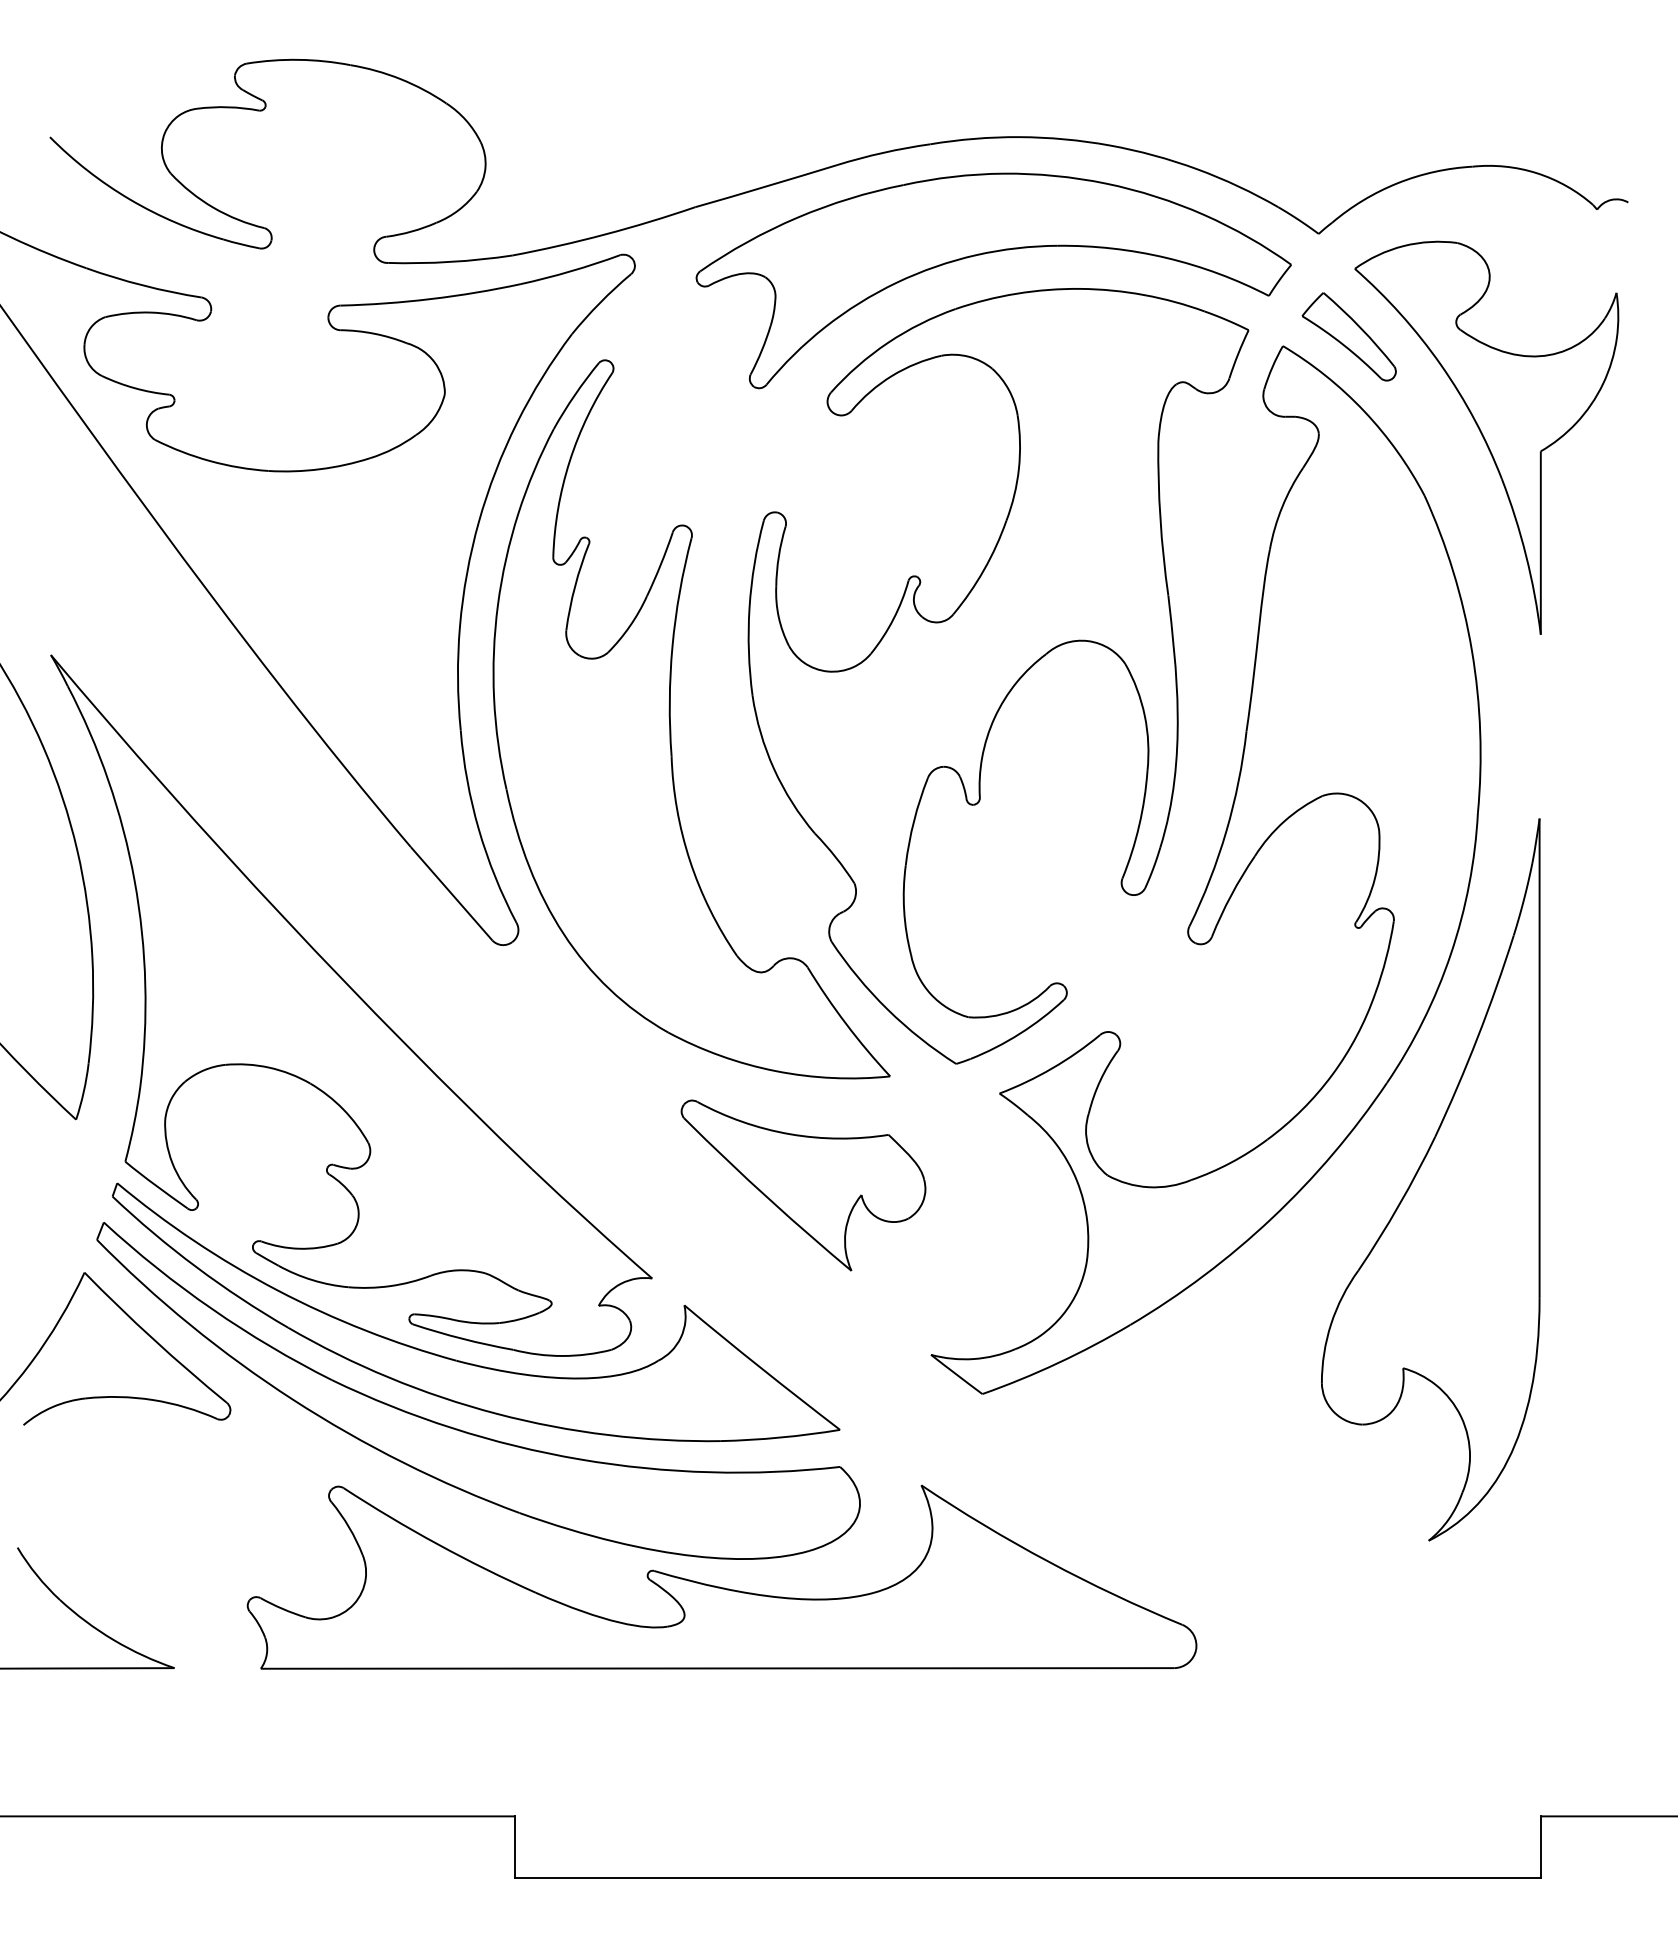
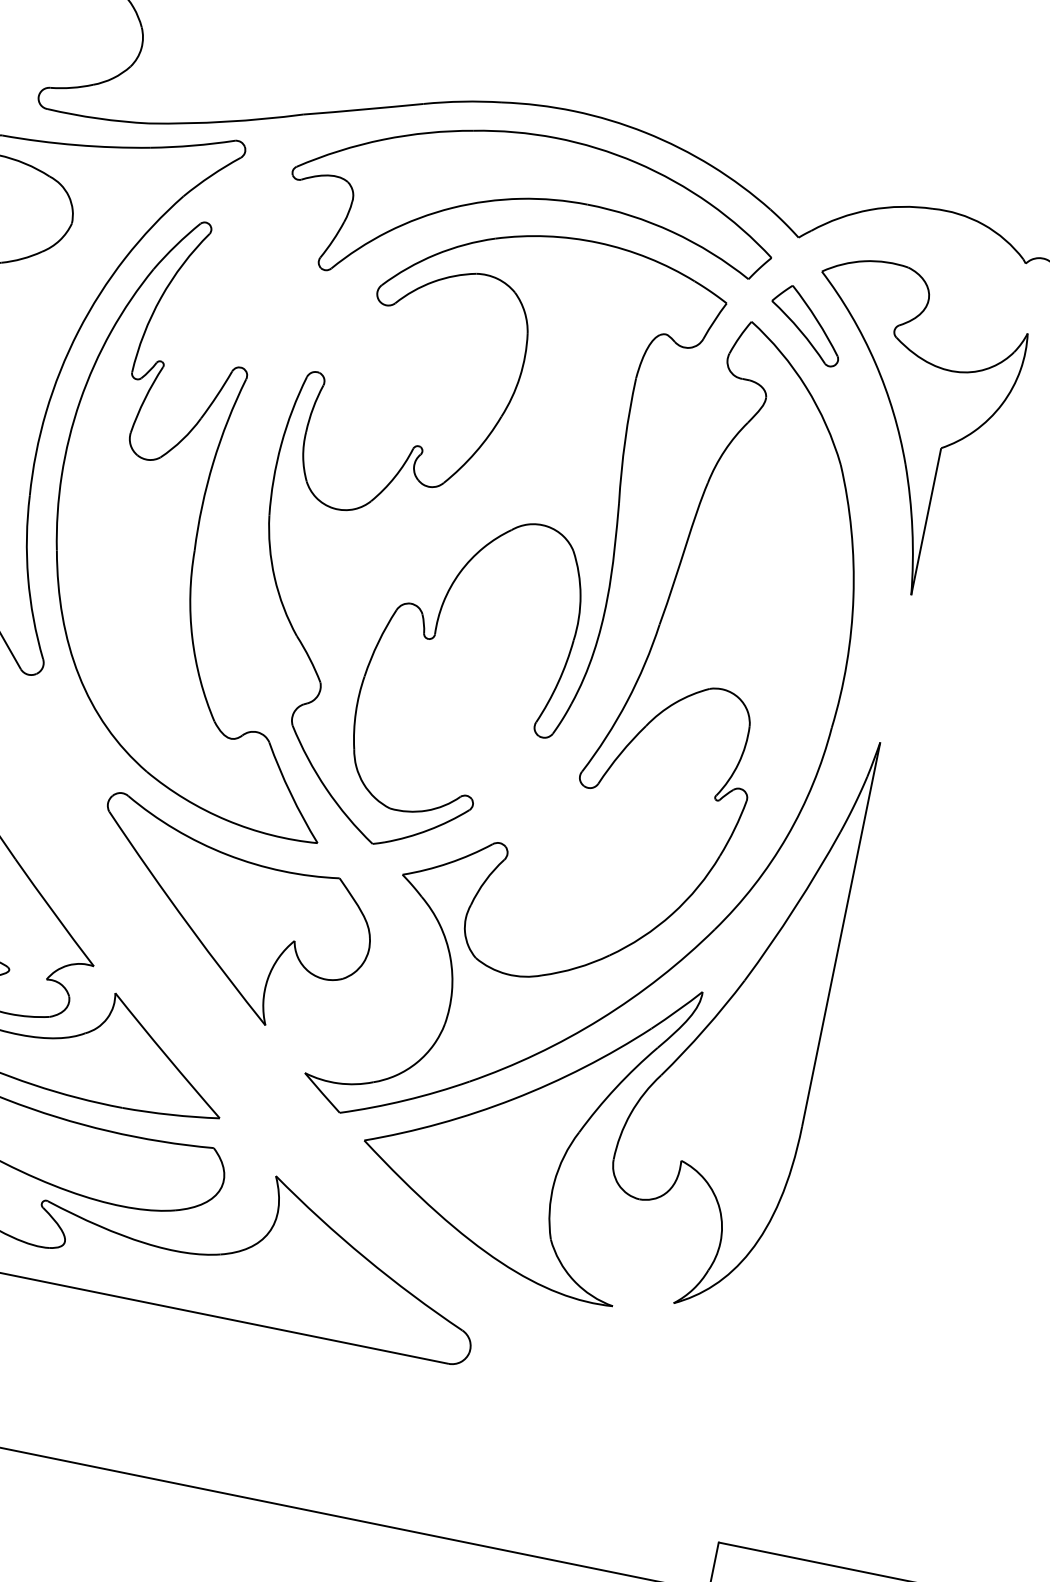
part: (803, 1185) -> (230, 916), size x1.43
part: (1203, 1360) -> (522, 1122), added

